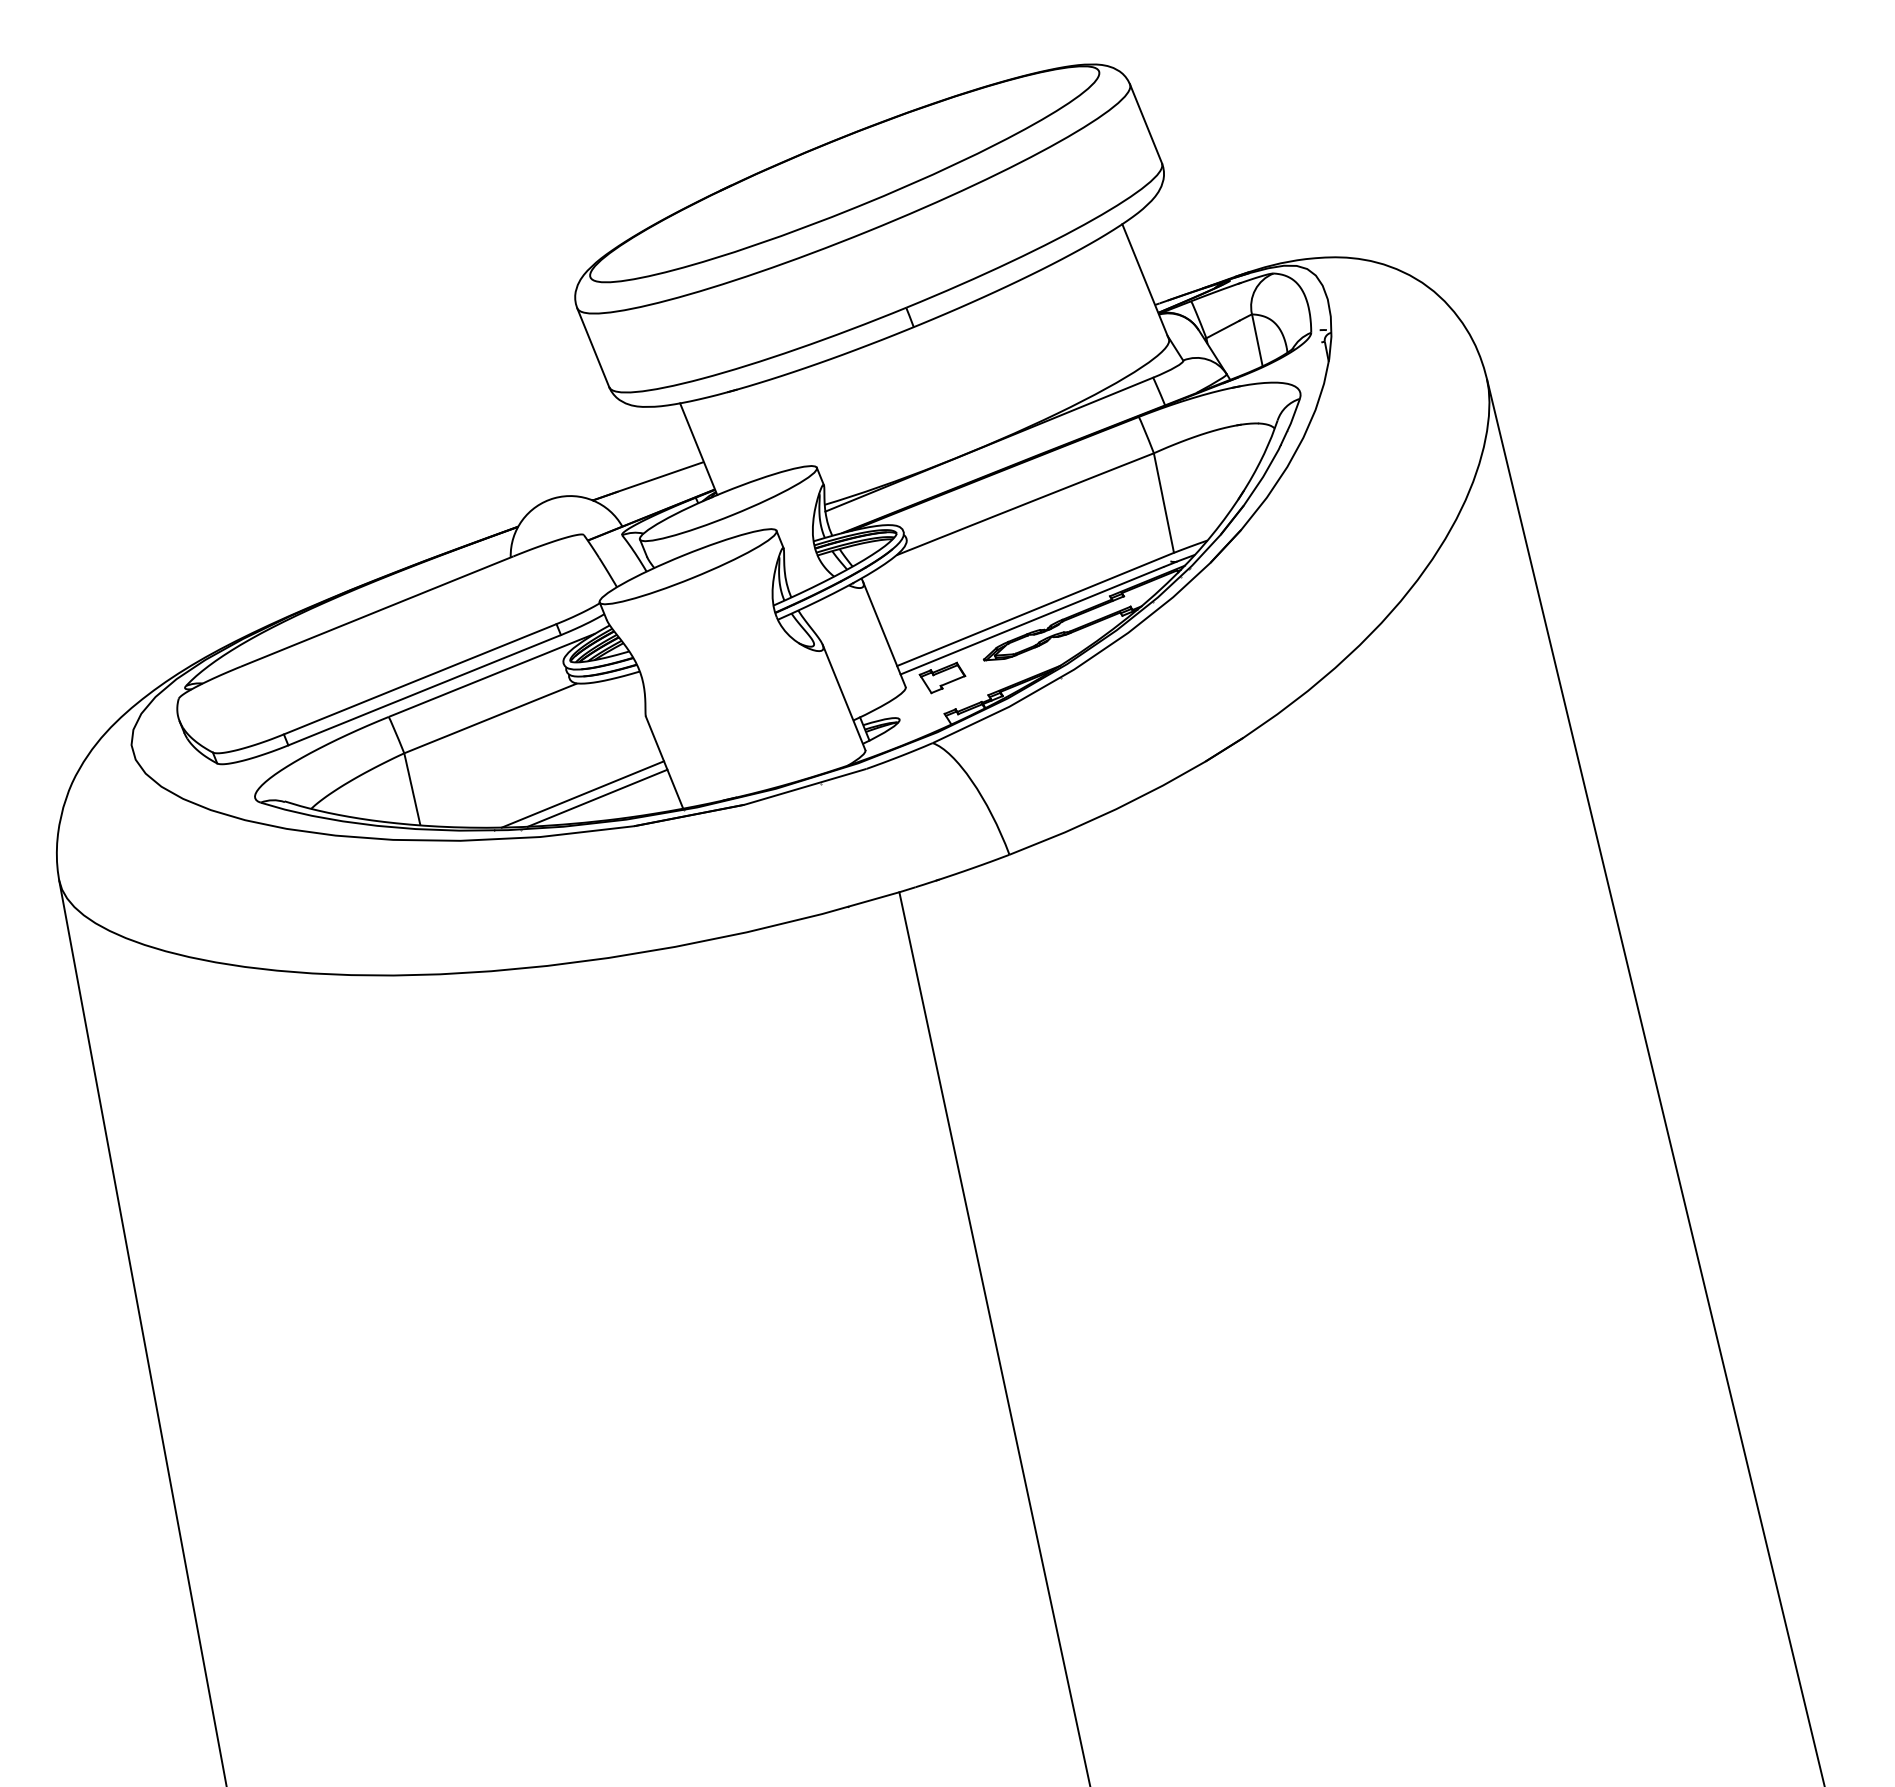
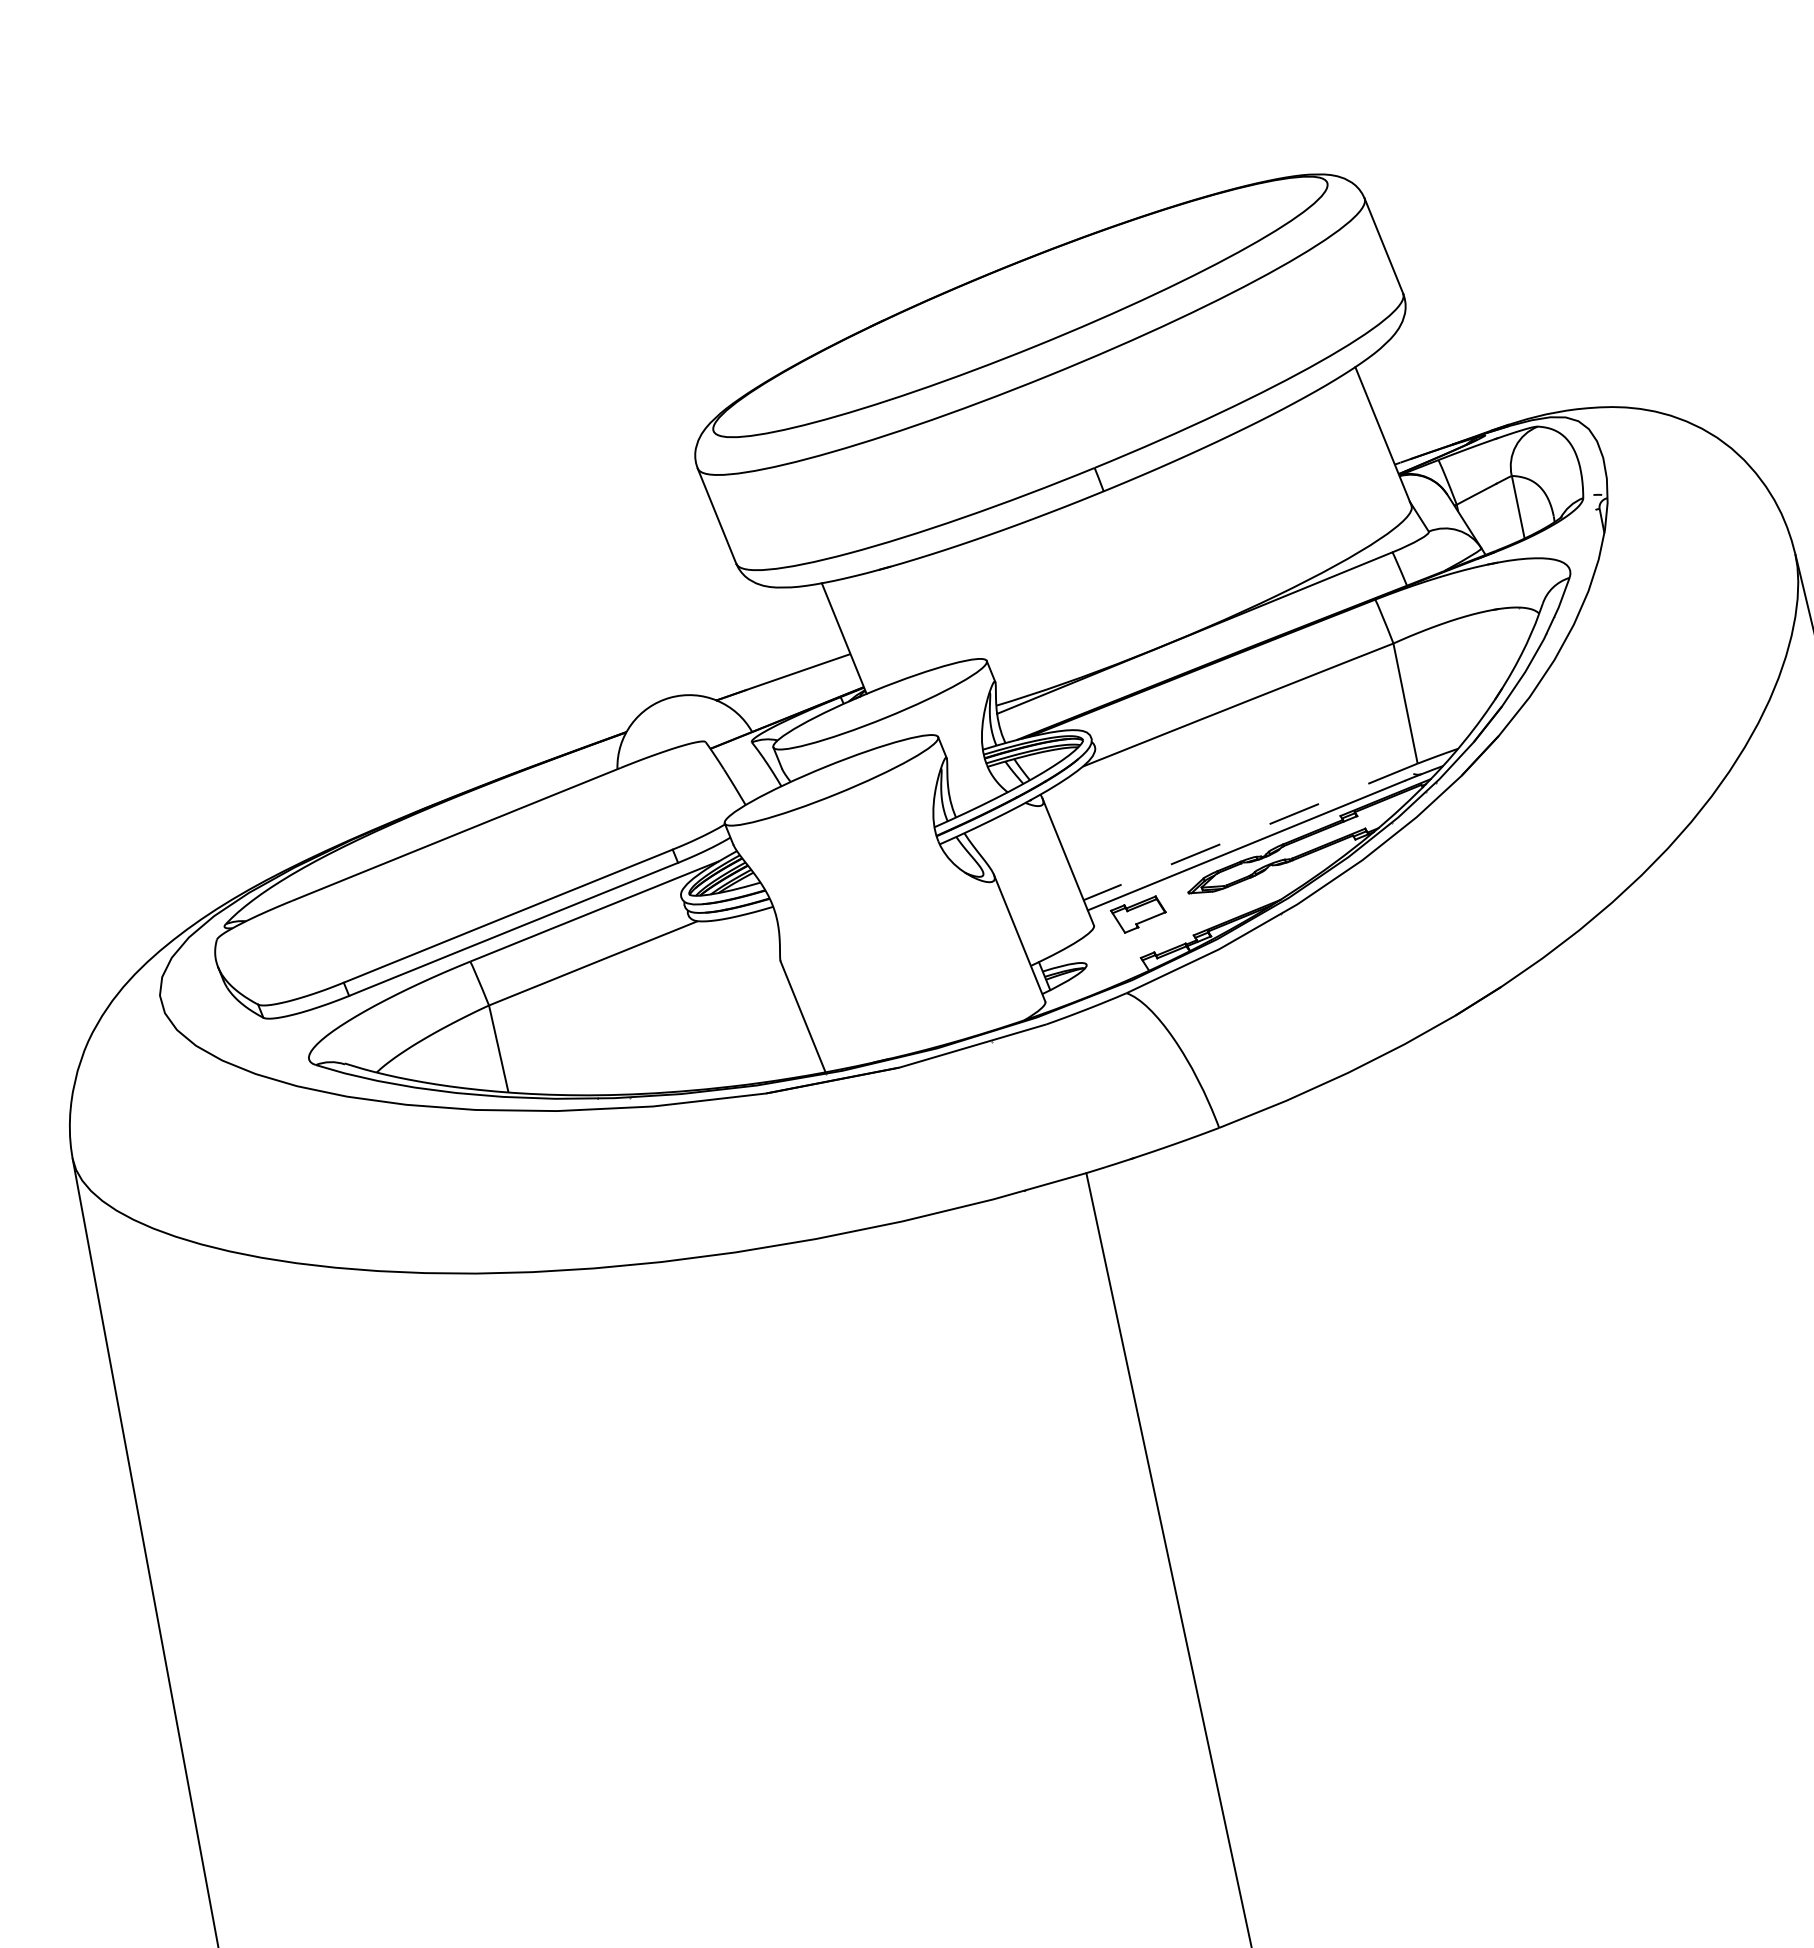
line: (1035, 609) -> (1250, 831), solid -> dashed
line: (582, 794) -> (704, 1055), removed
line: (597, 797) -> (722, 1058), removed

